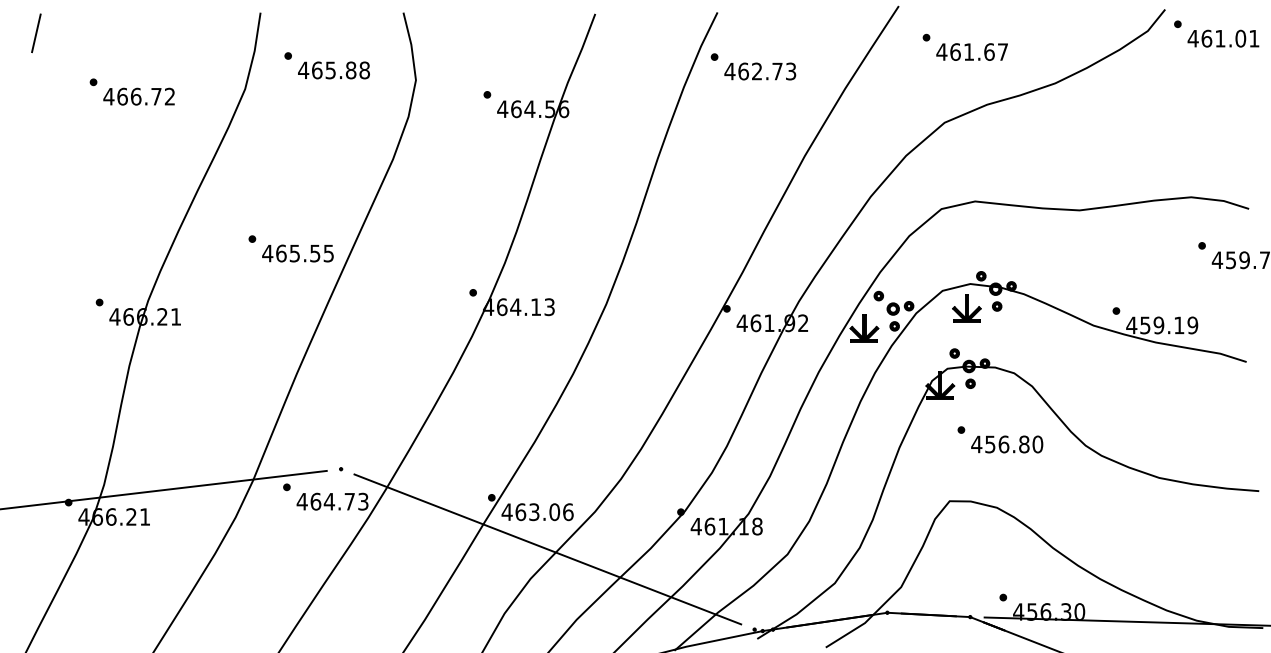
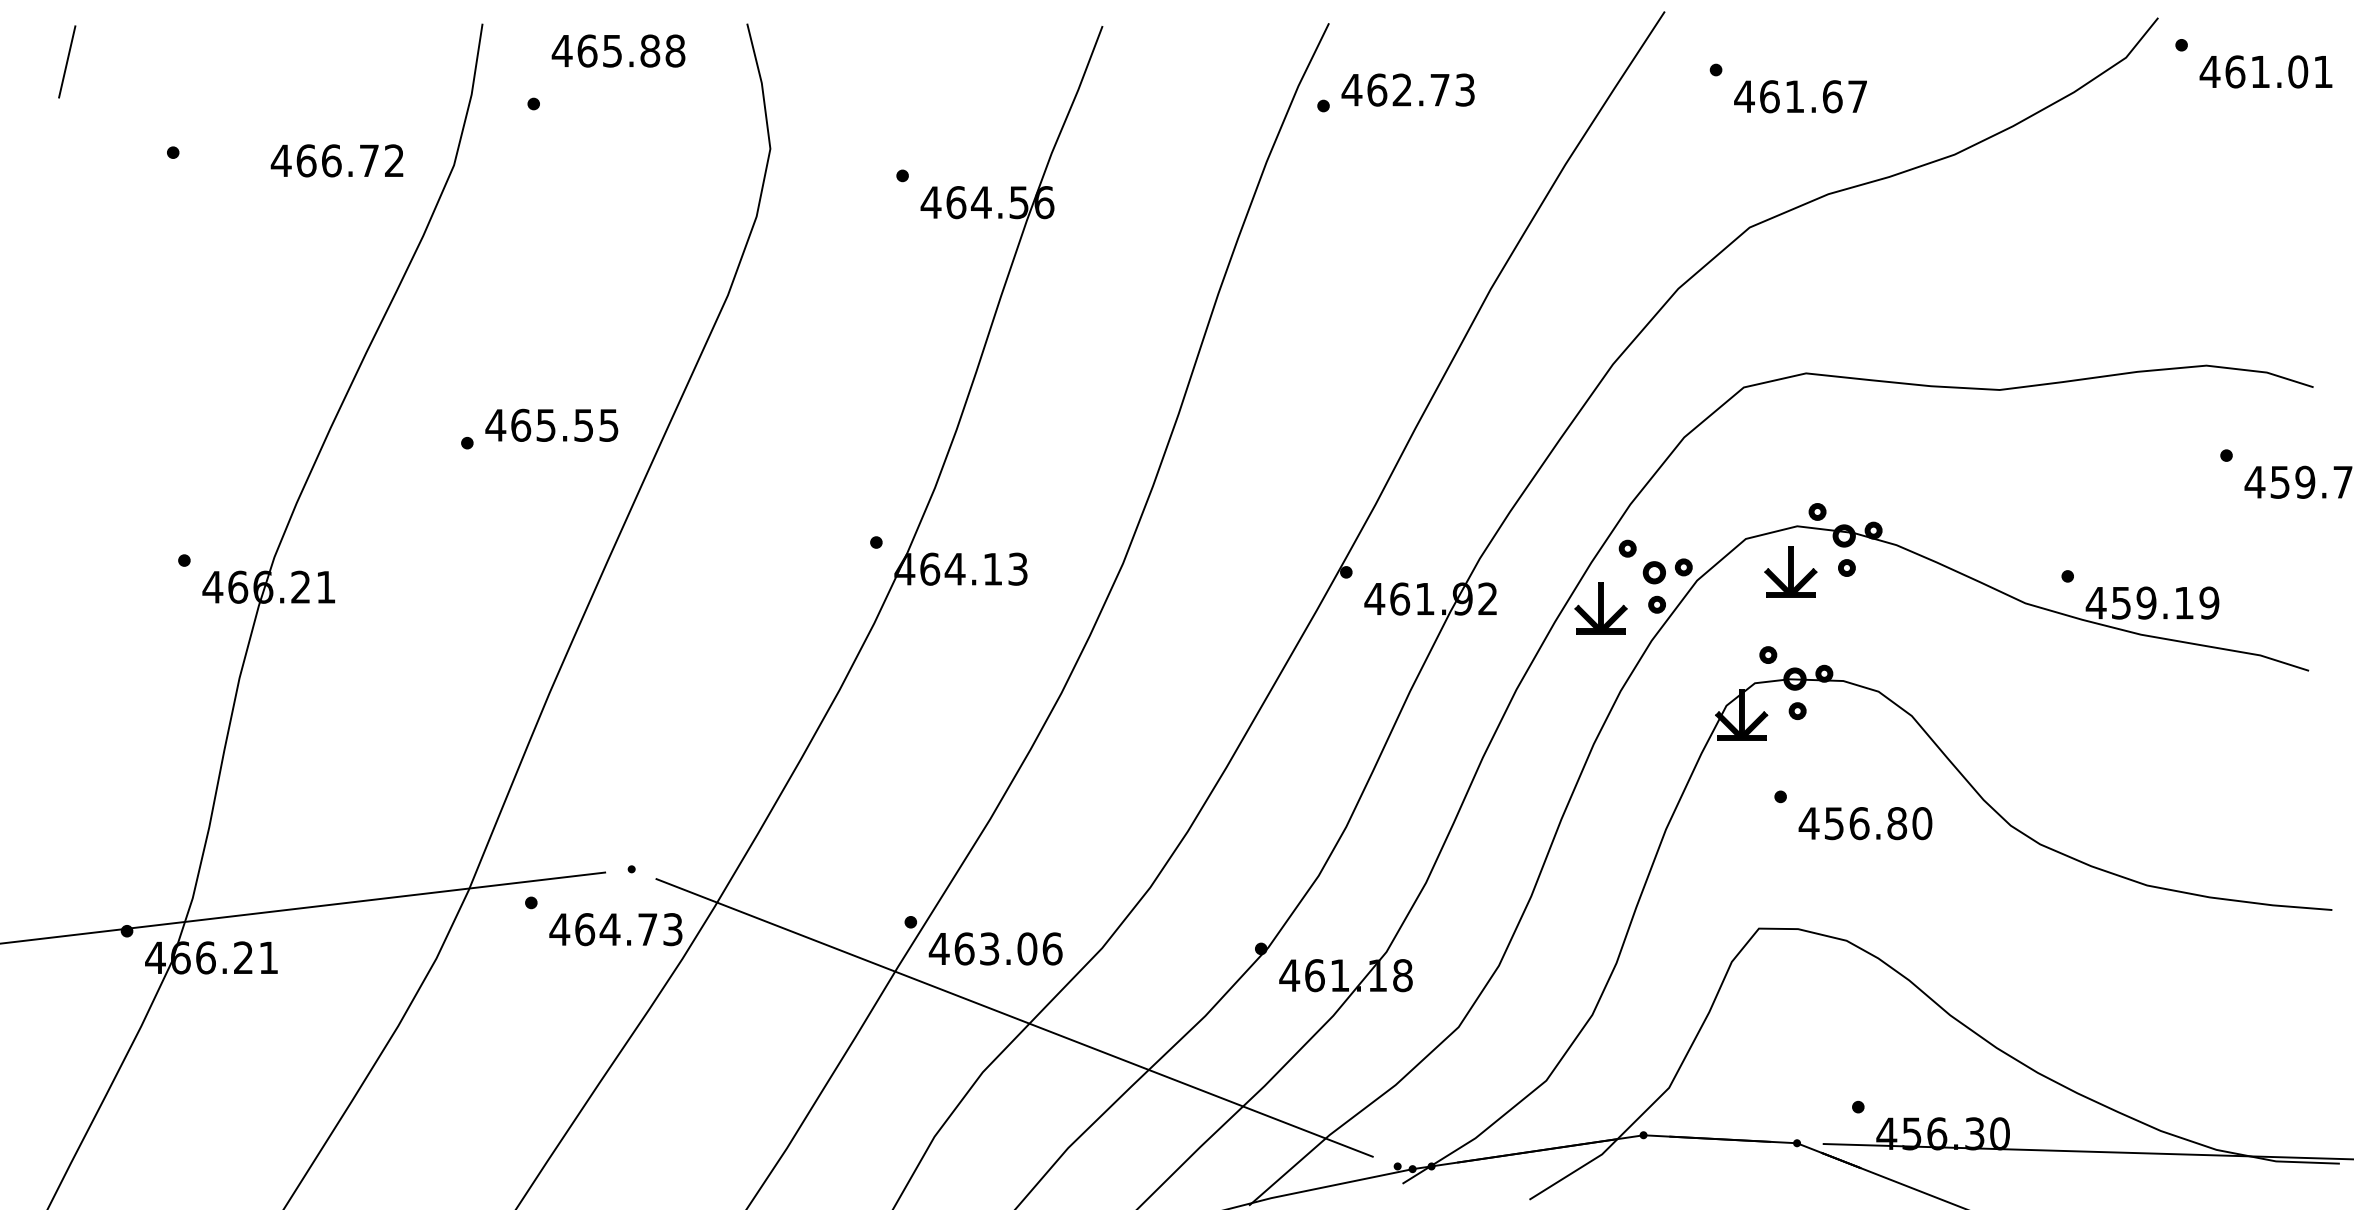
text: (333, 70) -> (617, 51), moved
text: (760, 71) -> (1408, 90), moved
text: (138, 96) -> (336, 160), moved
text: (297, 253) -> (550, 425), moved

